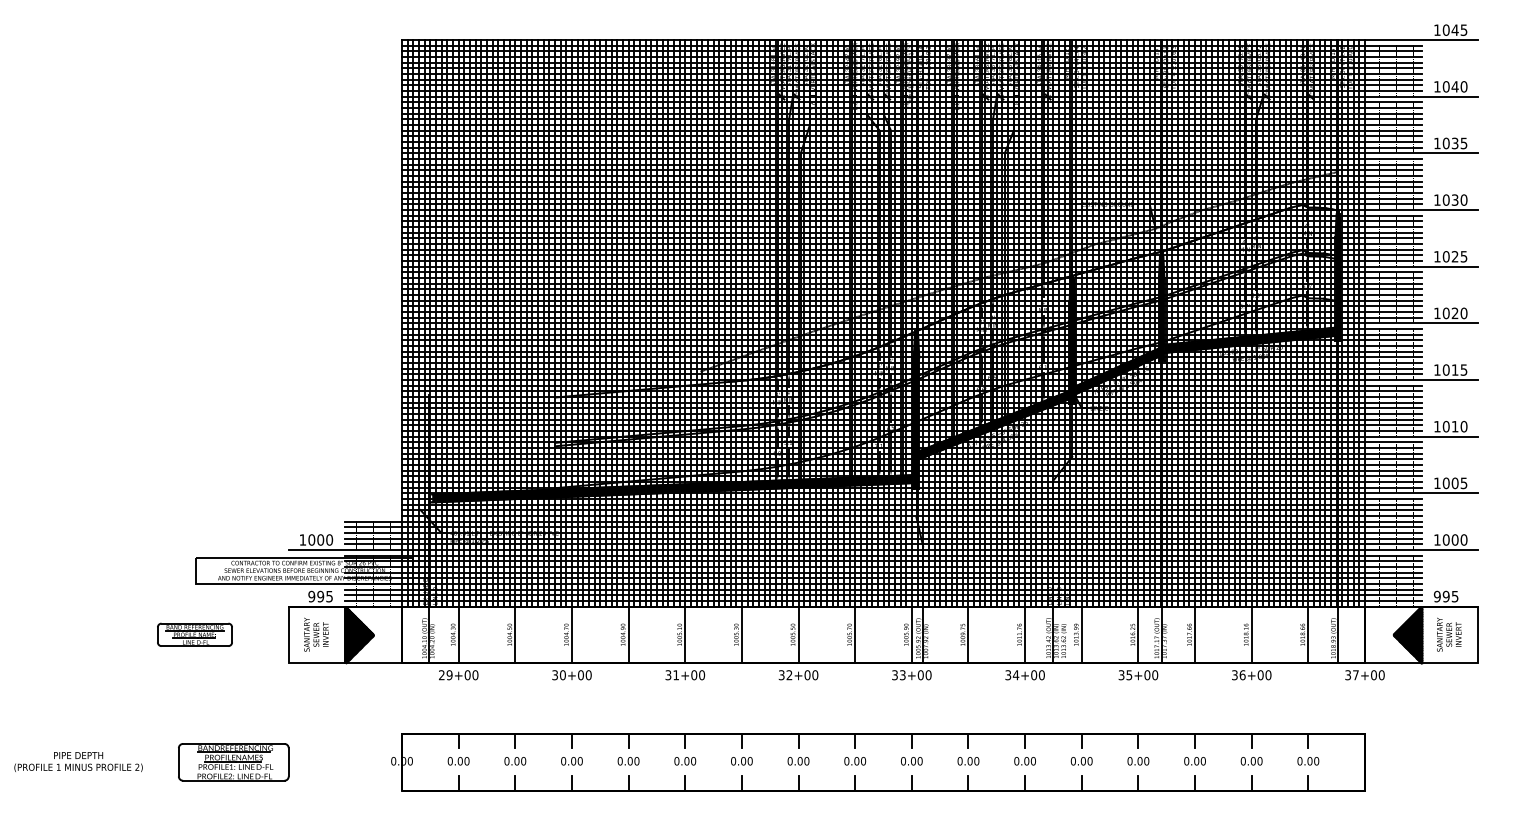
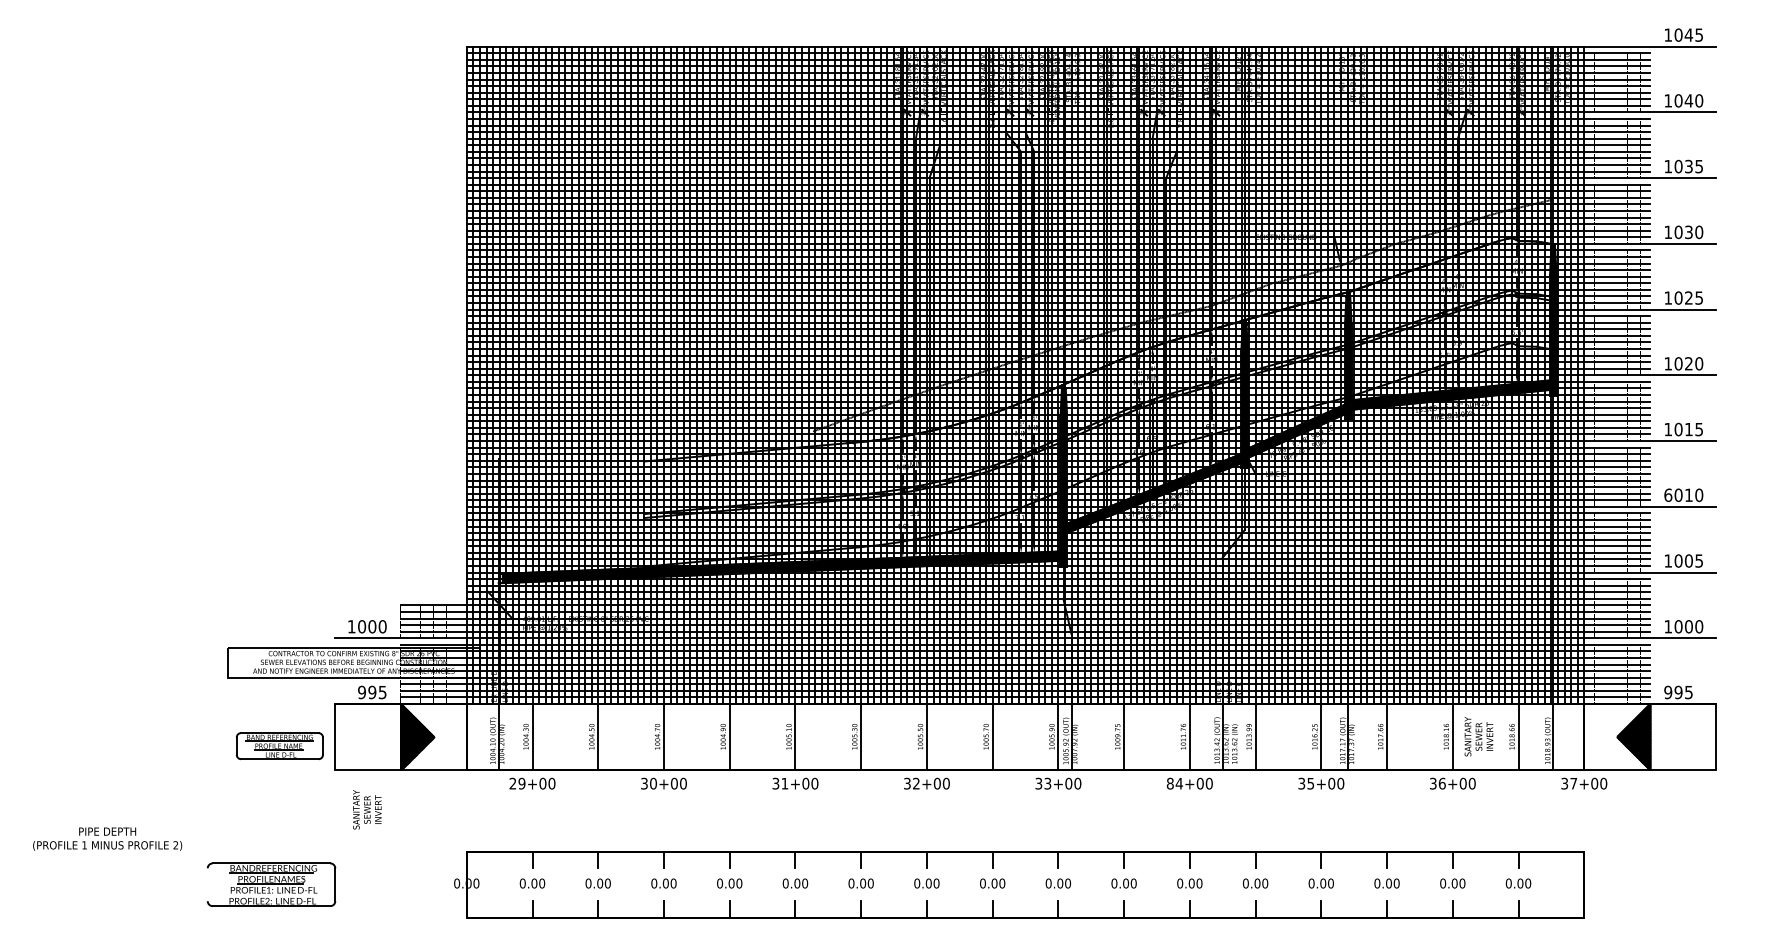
text: (1437, 426) -> (1668, 495), 1010 -> 6010
part: (194, 634) -> (279, 745), moved
text: (316, 634) -> (367, 809), moved
text: (1449, 634) -> (1479, 736), moved
text: (1008, 675) -> (1170, 784), 34+00 -> 84+00
text: (78, 761) -> (107, 838), moved
line: (178, 762) -> (207, 884), removed

